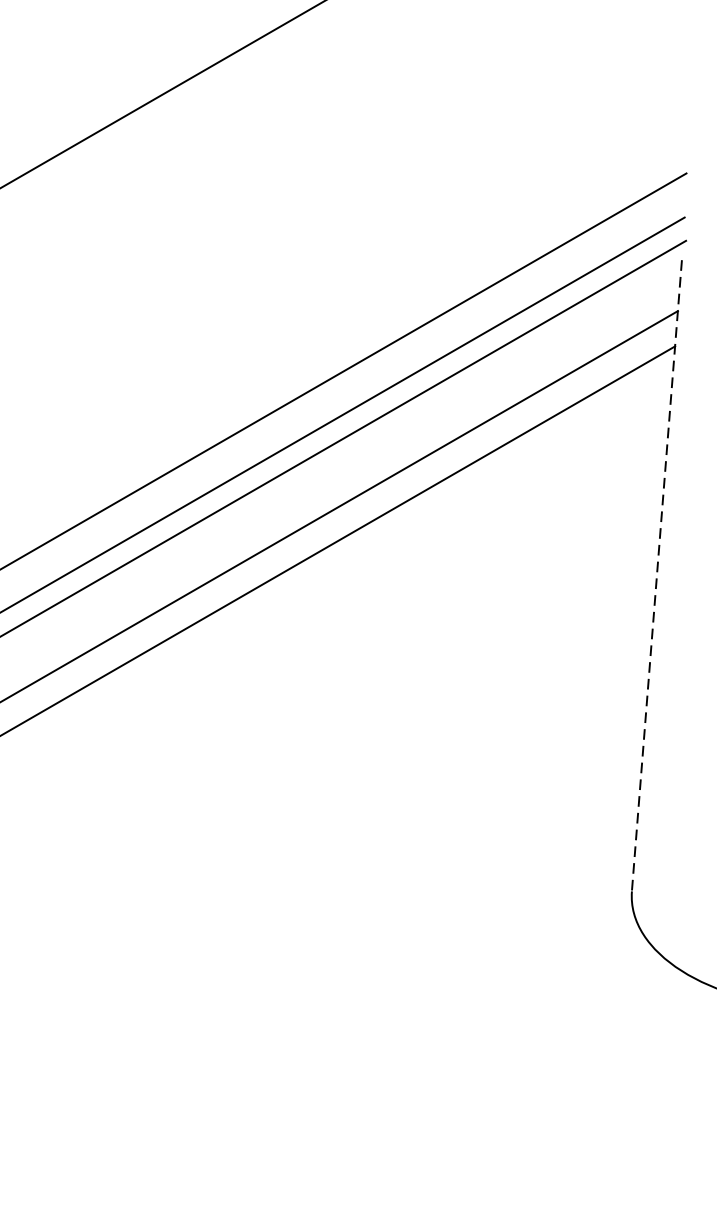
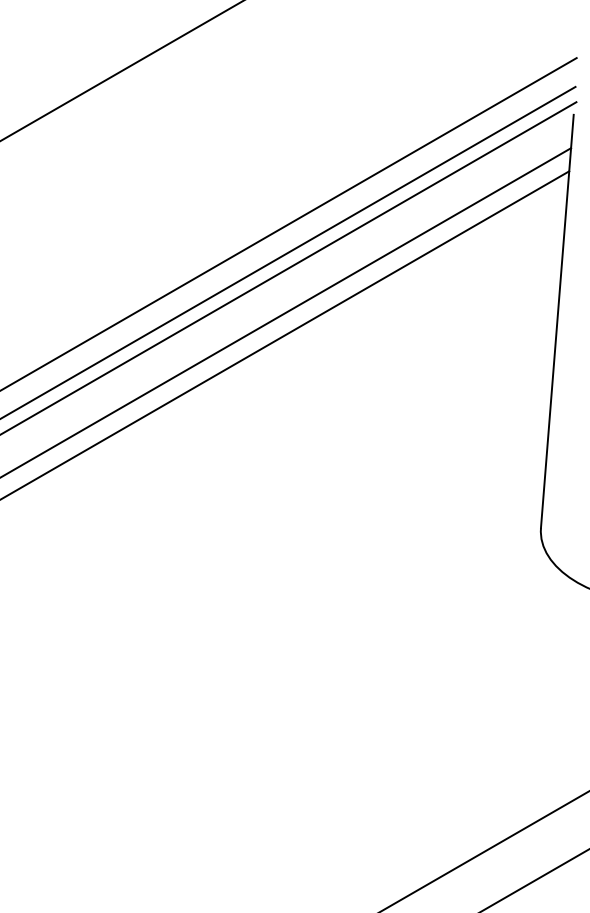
line: (657, 575) -> (557, 321), dashed -> solid

